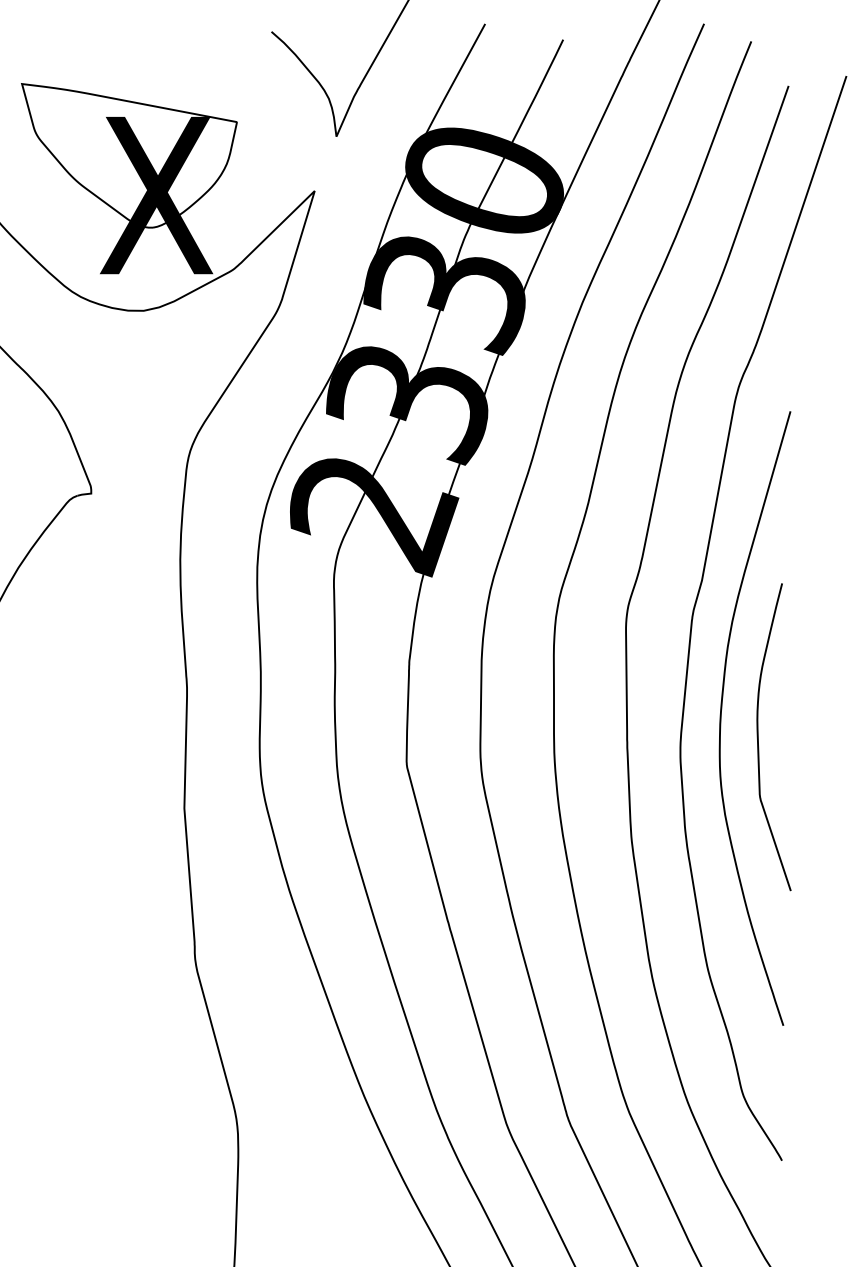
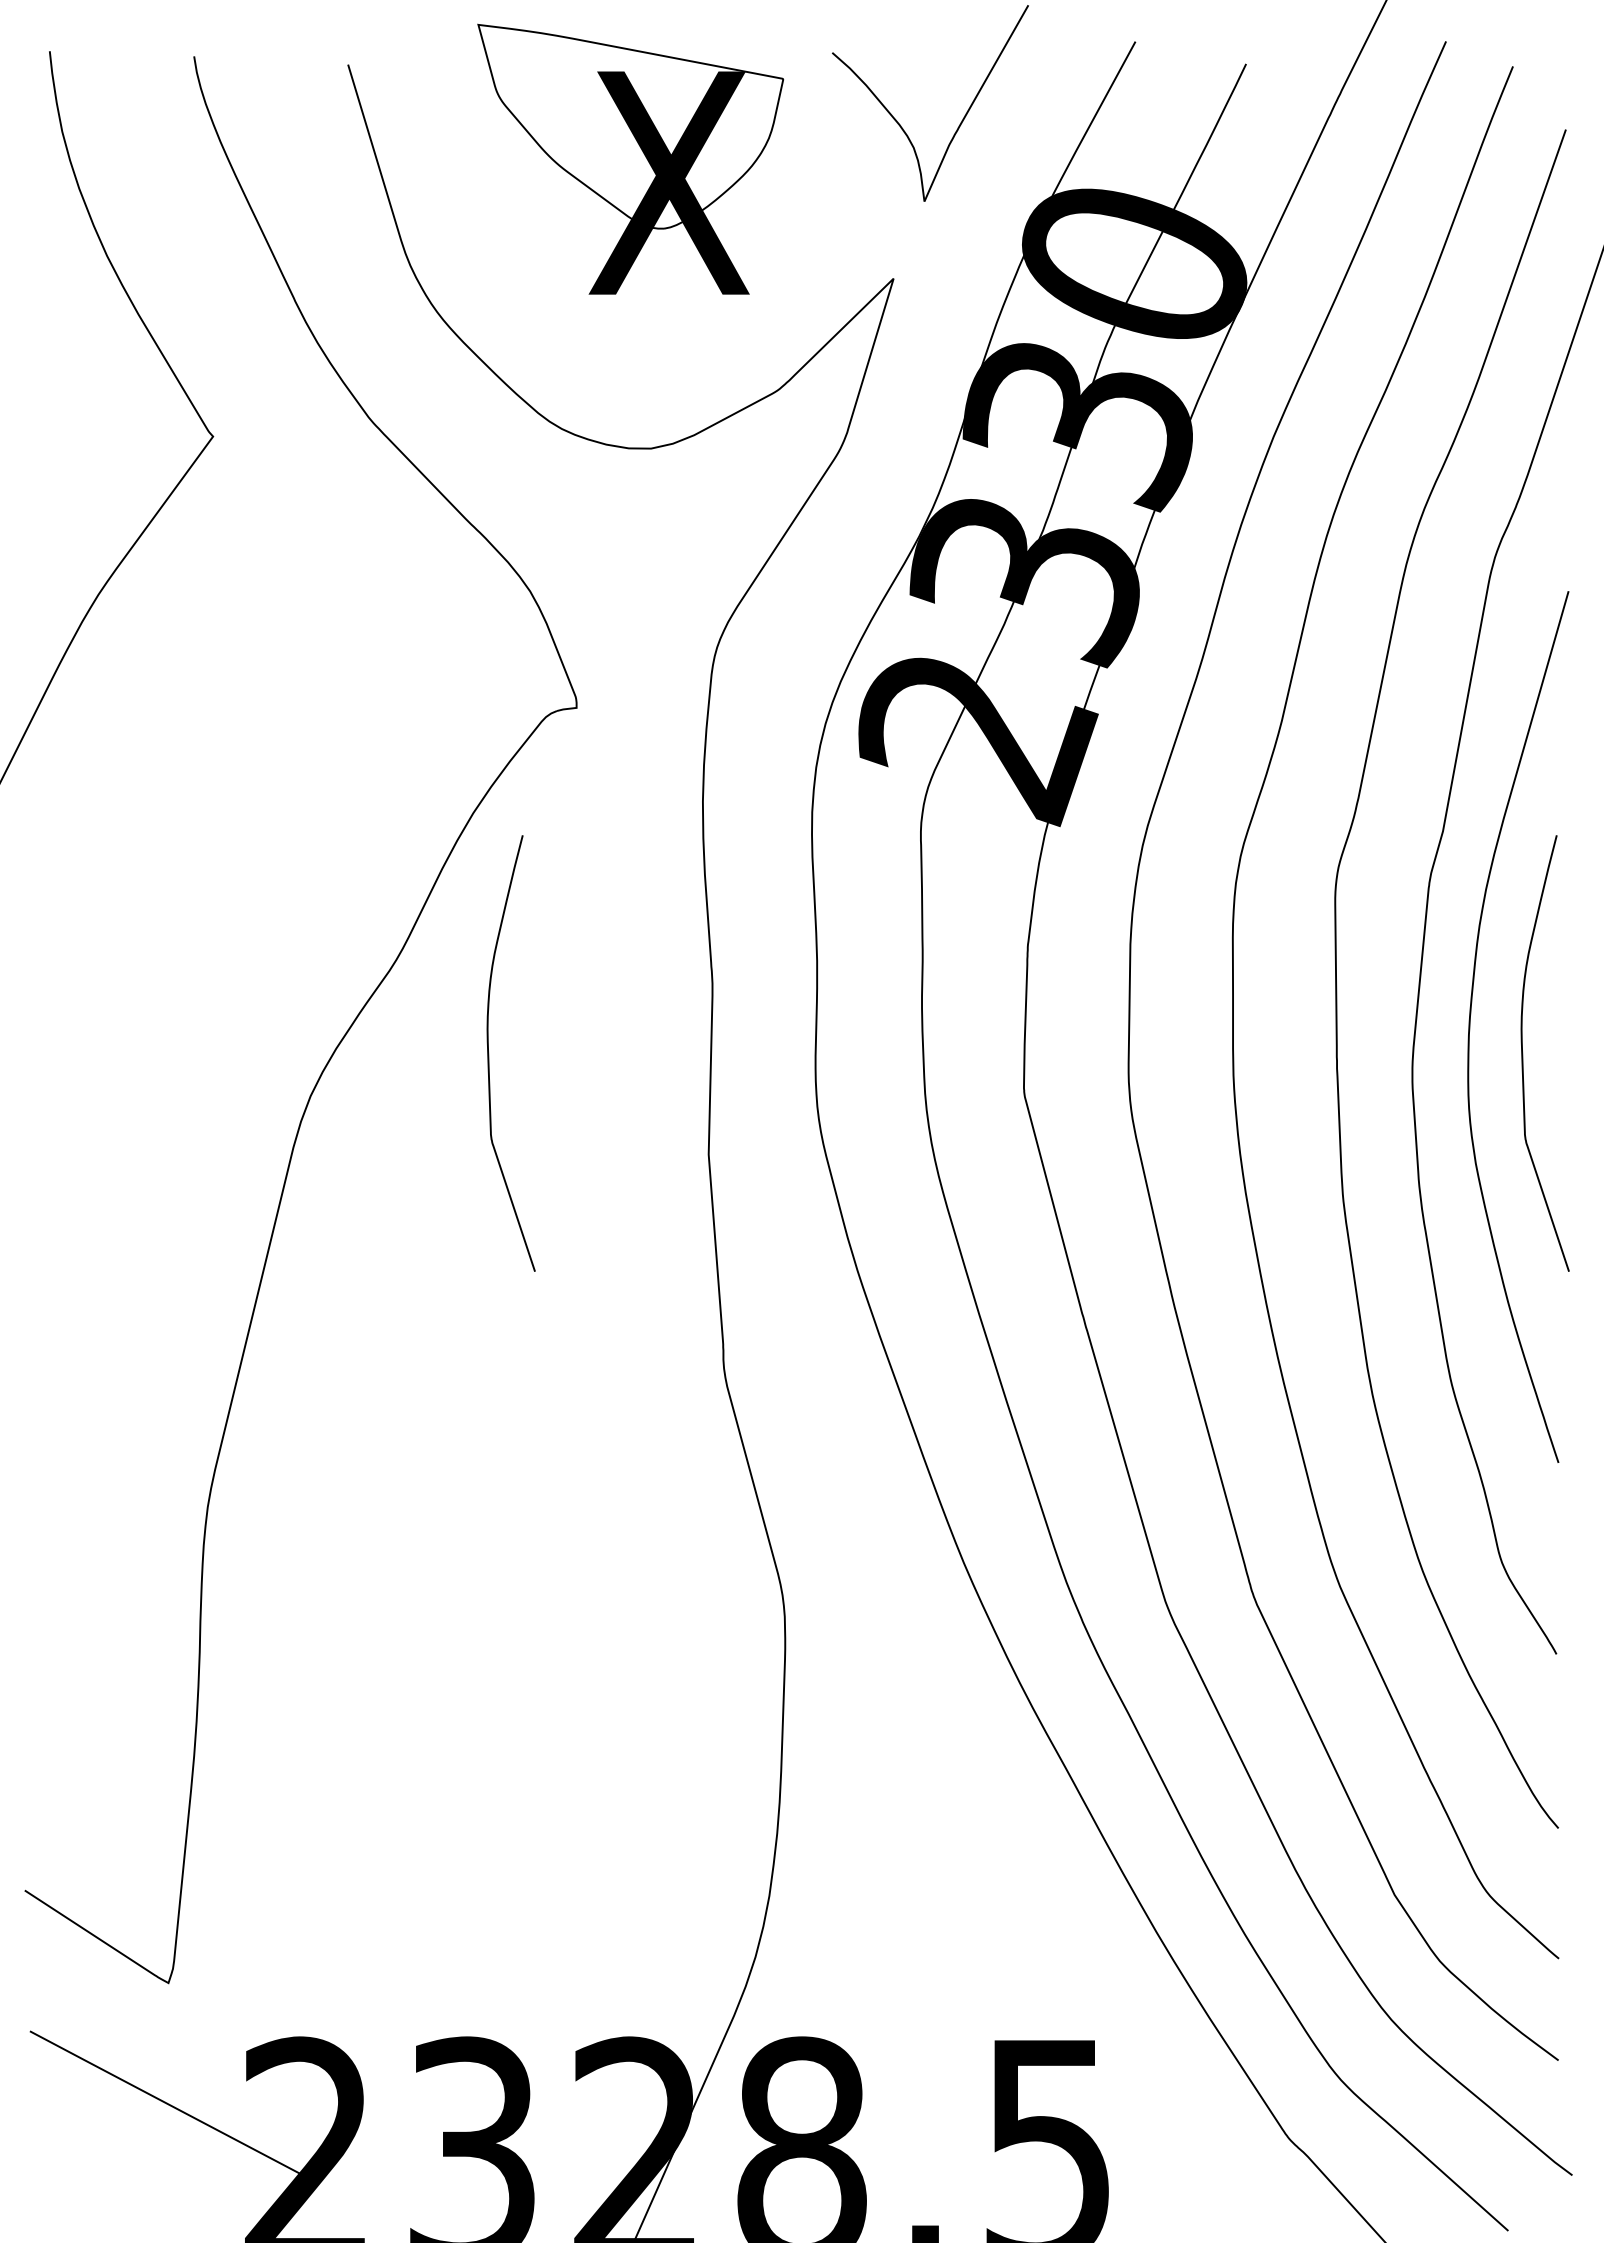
part: (129, 178) -> (630, 158), moved
curve: (29, 737) -> (489, 1053), added

